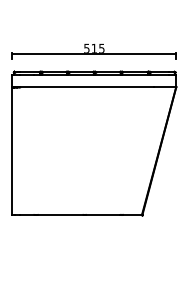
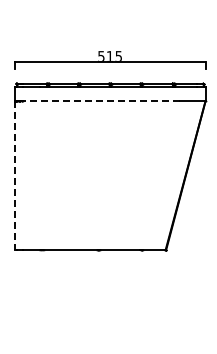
line: (86, 87) -> (100, 101), solid -> dashed
line: (12, 151) -> (14, 176), solid -> dashed

